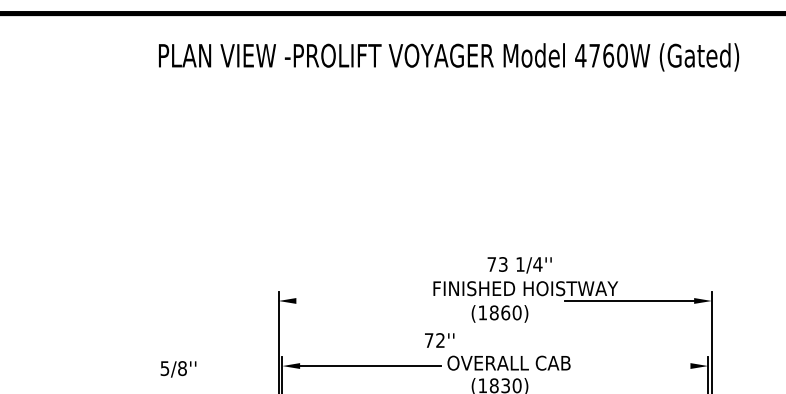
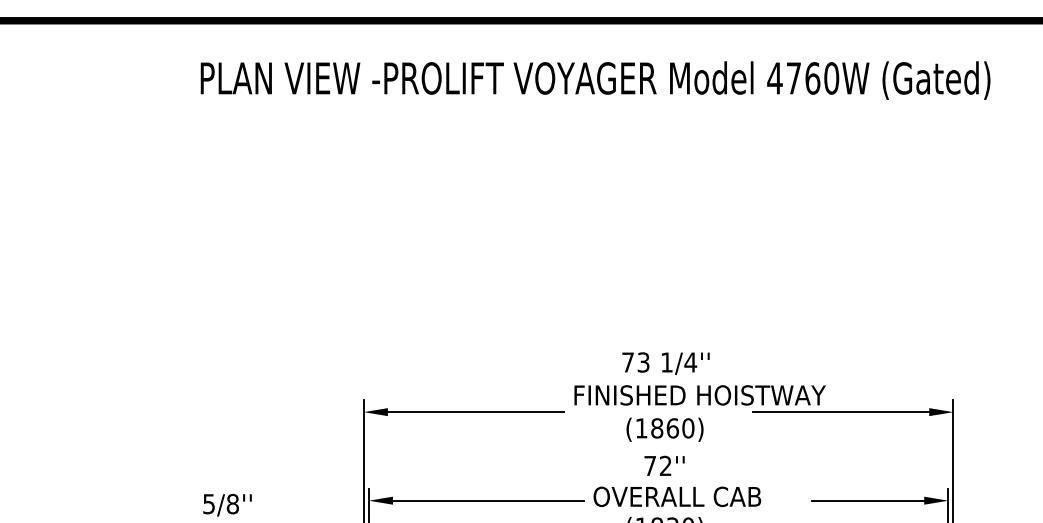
text: (519, 265) -> (665, 363), moved
line: (360, 301) -> (475, 412), added
text: (439, 340) -> (664, 465), moved
line: (649, 366) -> (868, 501), added

